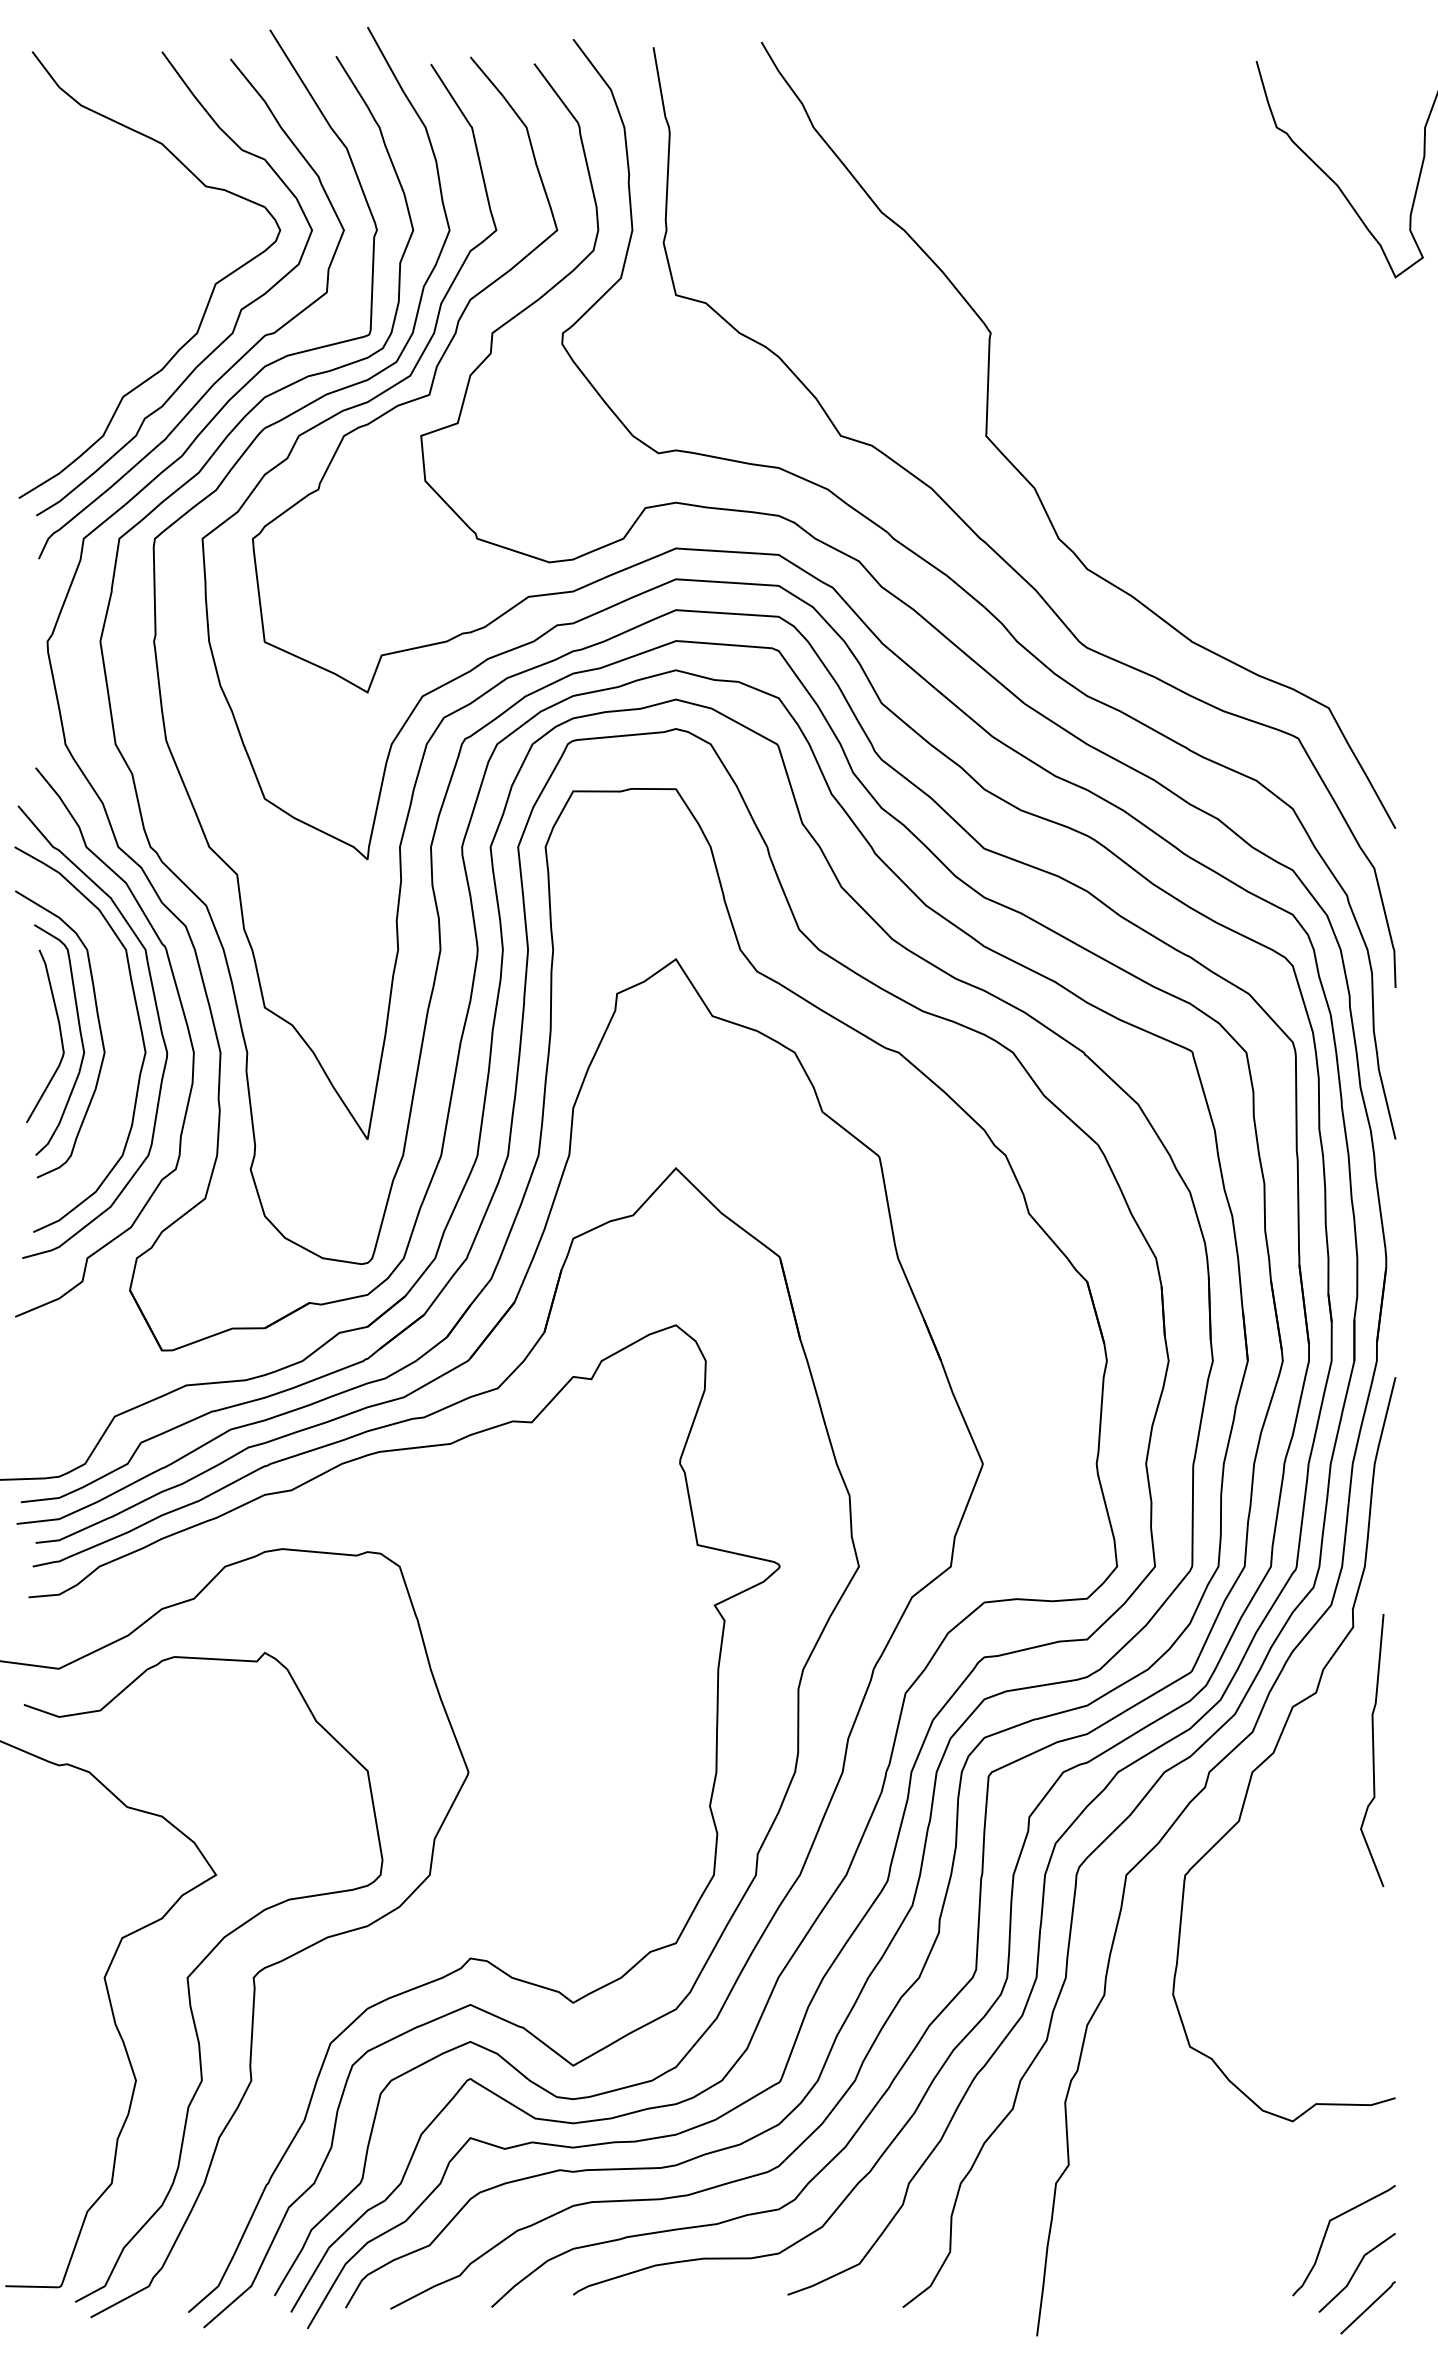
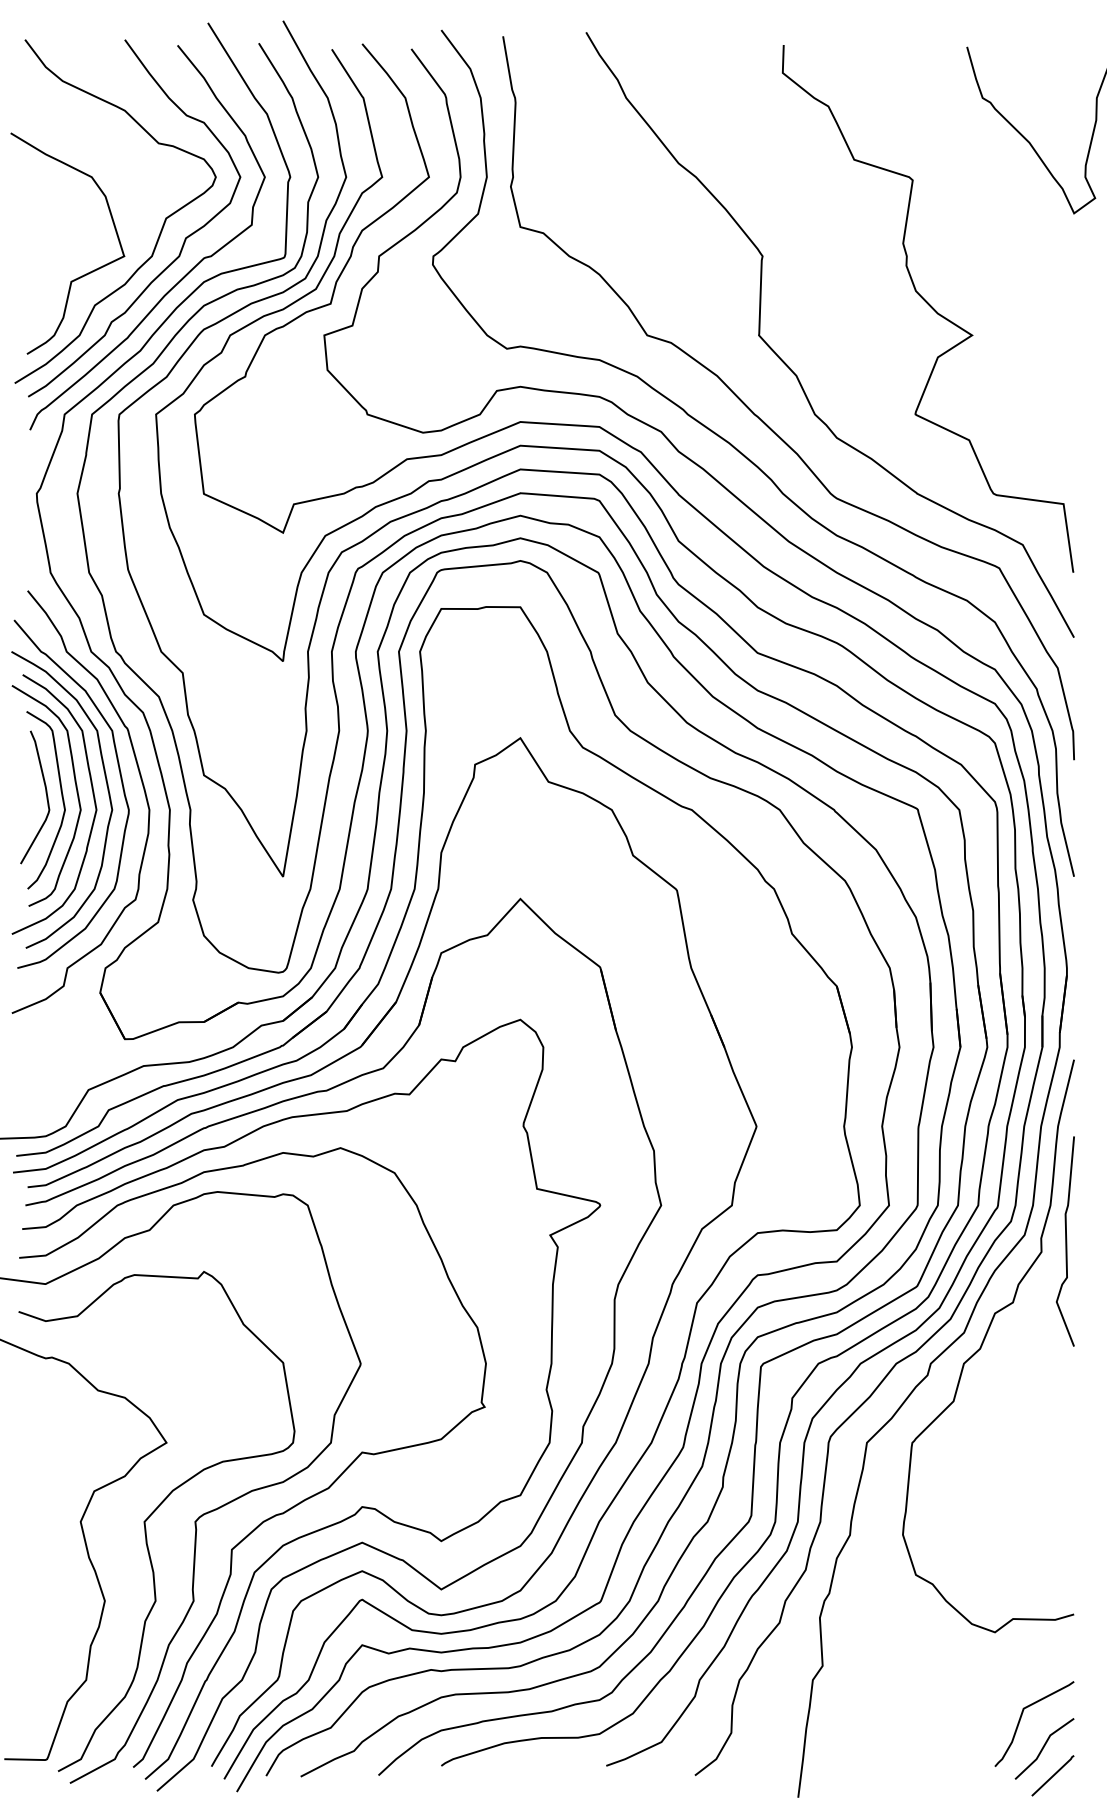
curve: (108, 357) -> (83, 275), added
curve: (1208, 398) -> (930, 306), added
curve: (121, 1039) -> (93, 799), added
curve: (1372, 1750) -> (1065, 1241), moved
curve: (357, 1968) -> (275, 1514), added

